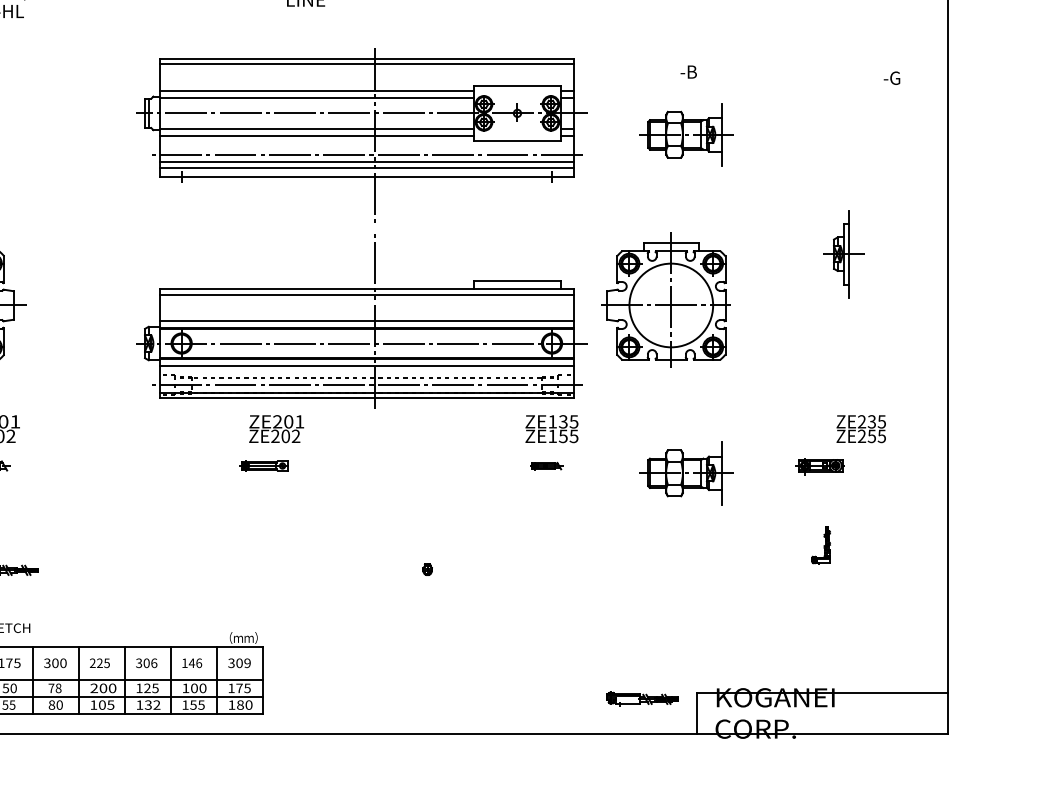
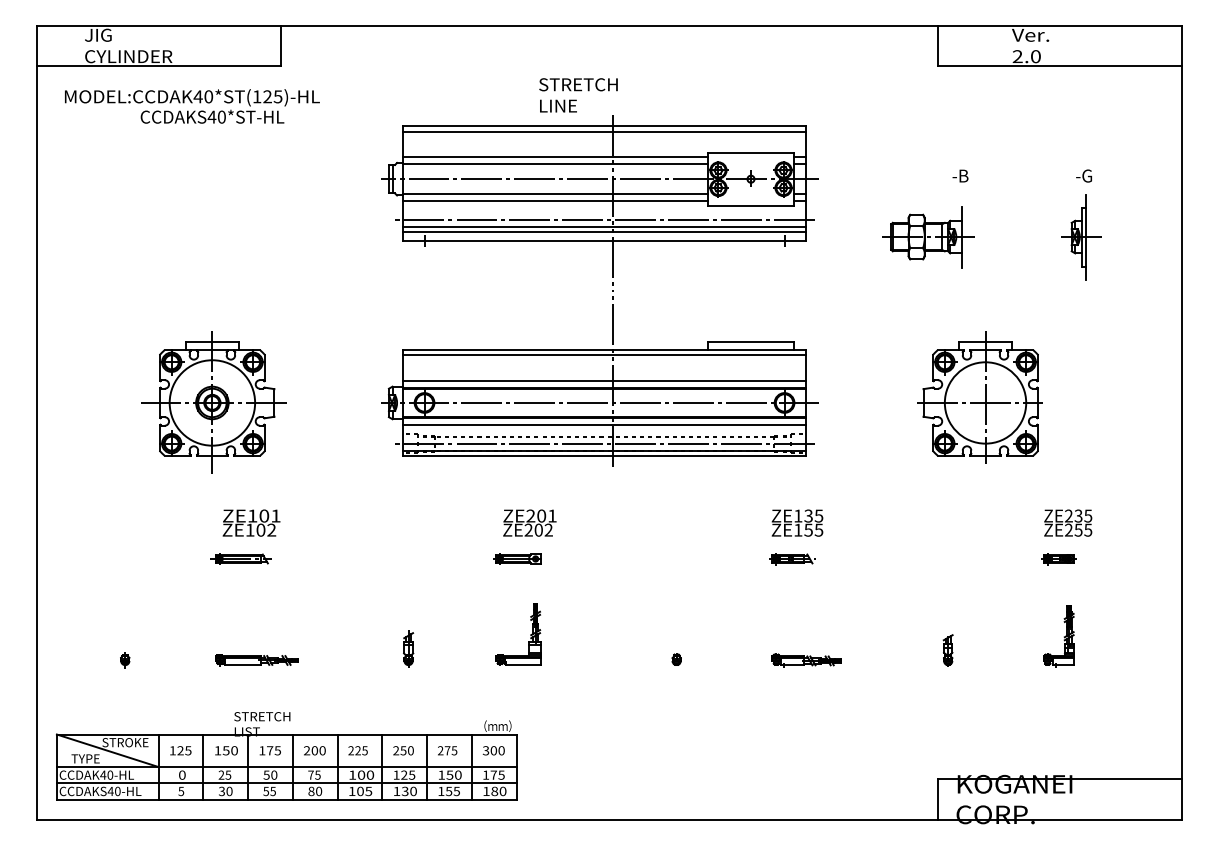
text: (688, 71) -> (960, 175), moved
text: (891, 77) -> (1083, 175), moved
part: (374, 227) -> (612, 290), moved
part: (844, 254) -> (1081, 237), moved
part: (665, 299) -> (979, 397), moved
text: (861, 428) -> (1068, 522), moved
part: (546, 466) -> (792, 559), size x1.43
part: (820, 466) -> (1058, 559), size x0.71
part: (686, 473) -> (928, 566), removed
part: (277, 543) -> (530, 634), added
part: (820, 545) -> (1058, 636), size x1.67
part: (151, 558) -> (408, 648), added
part: (706, 560) -> (947, 650), added
text: (146, 662) -> (403, 750), 306 -> 250
text: (191, 662) -> (447, 750), 146 -> 275
text: (247, 662) -> (501, 750), 309 -> 300
text: (47, 664) -> (307, 751), 300 -> 200
text: (58, 687) -> (317, 774), 78 -> 75
text: (94, 687) -> (352, 774), 200 -> 100
text: (193, 687) -> (449, 774), 100 -> 150
part: (642, 699) -> (806, 660), moved
text: (156, 705) -> (413, 791), 132 -> 130

